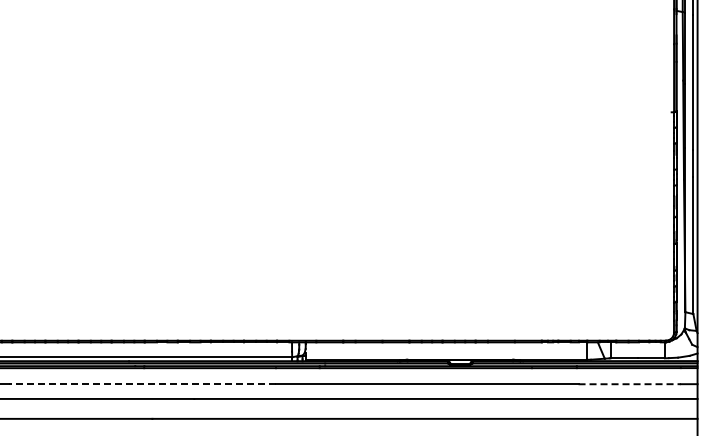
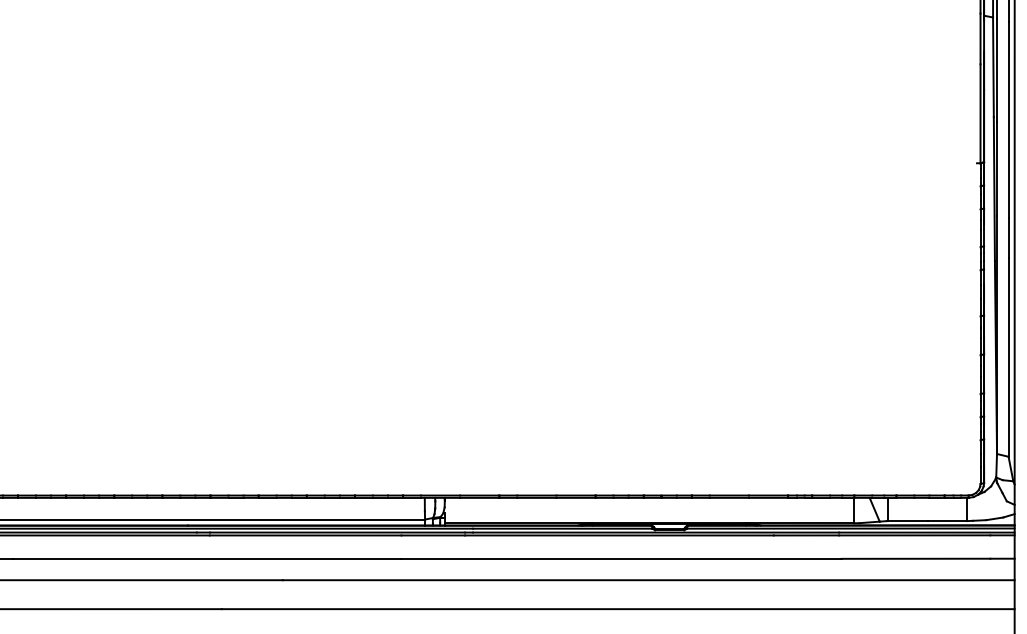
line: (141, 384) -> (205, 559), dashed -> solid
line: (630, 384) -> (917, 559), dashed -> solid

